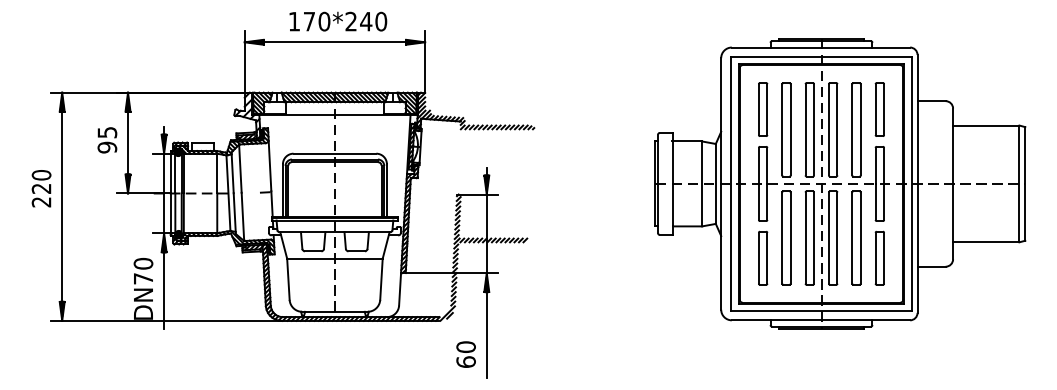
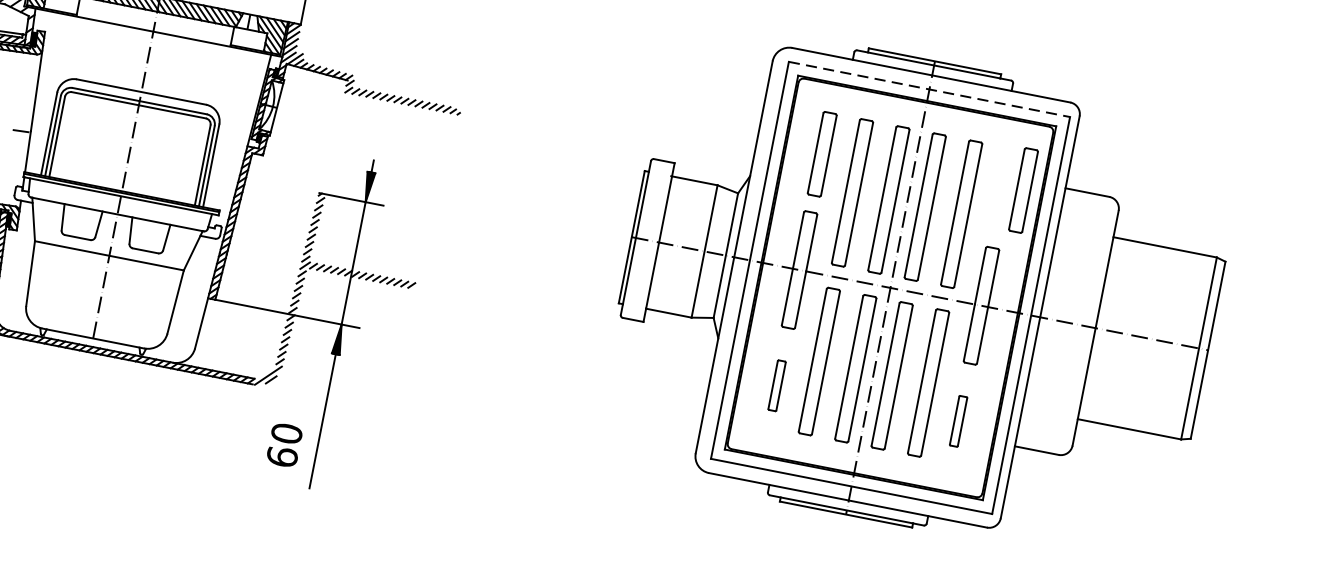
line: (822, 56) -> (931, 89), solid -> dashed
part: (879, 109) -> (1022, 190), moved
part: (763, 257) -> (777, 384), size x0.6
part: (879, 257) -> (958, 420), size x0.6

